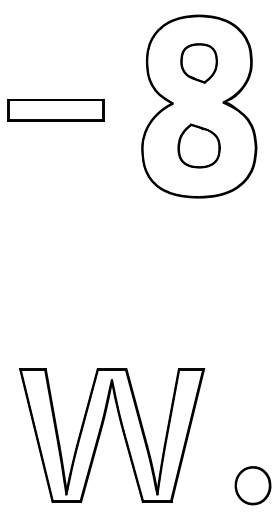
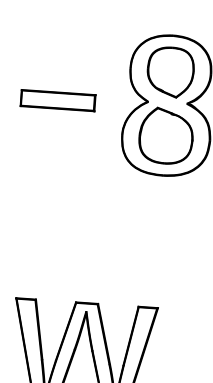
part: (198, 63) -> (170, 72), size x1.67
part: (198, 145) -> (165, 135), size x1.67

